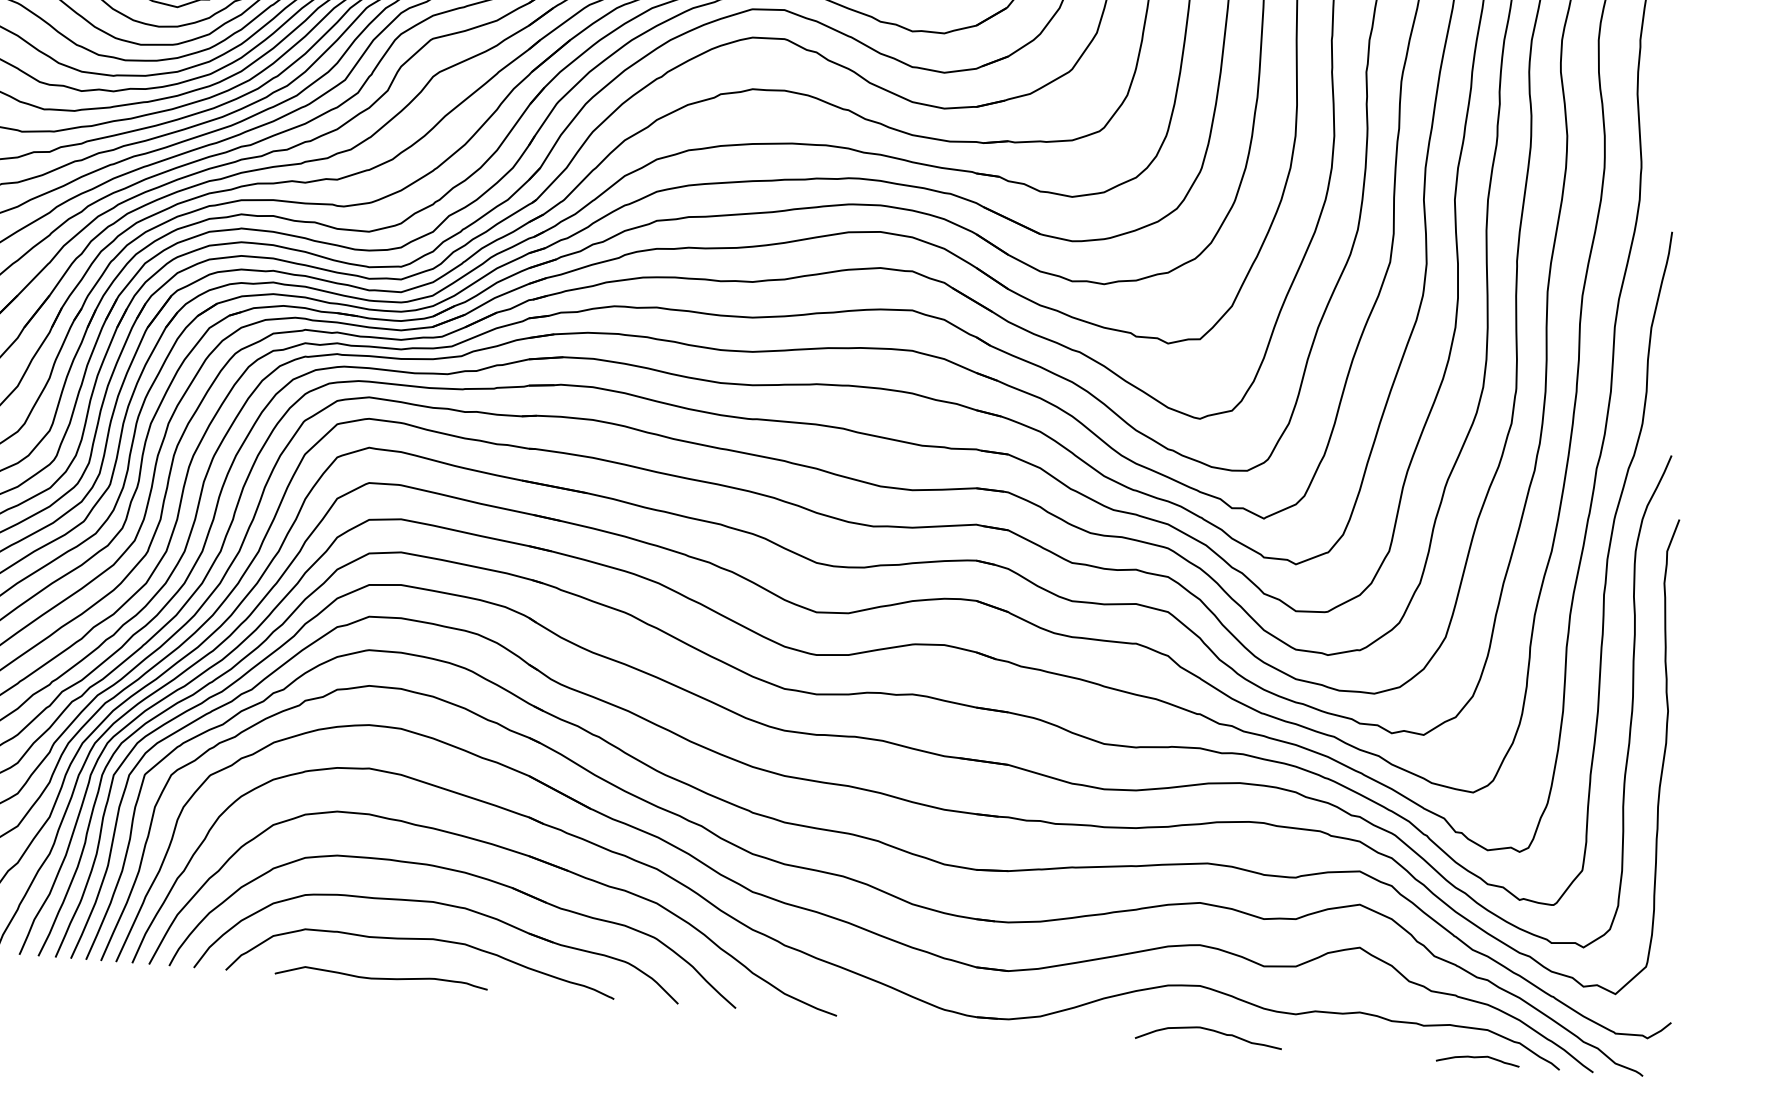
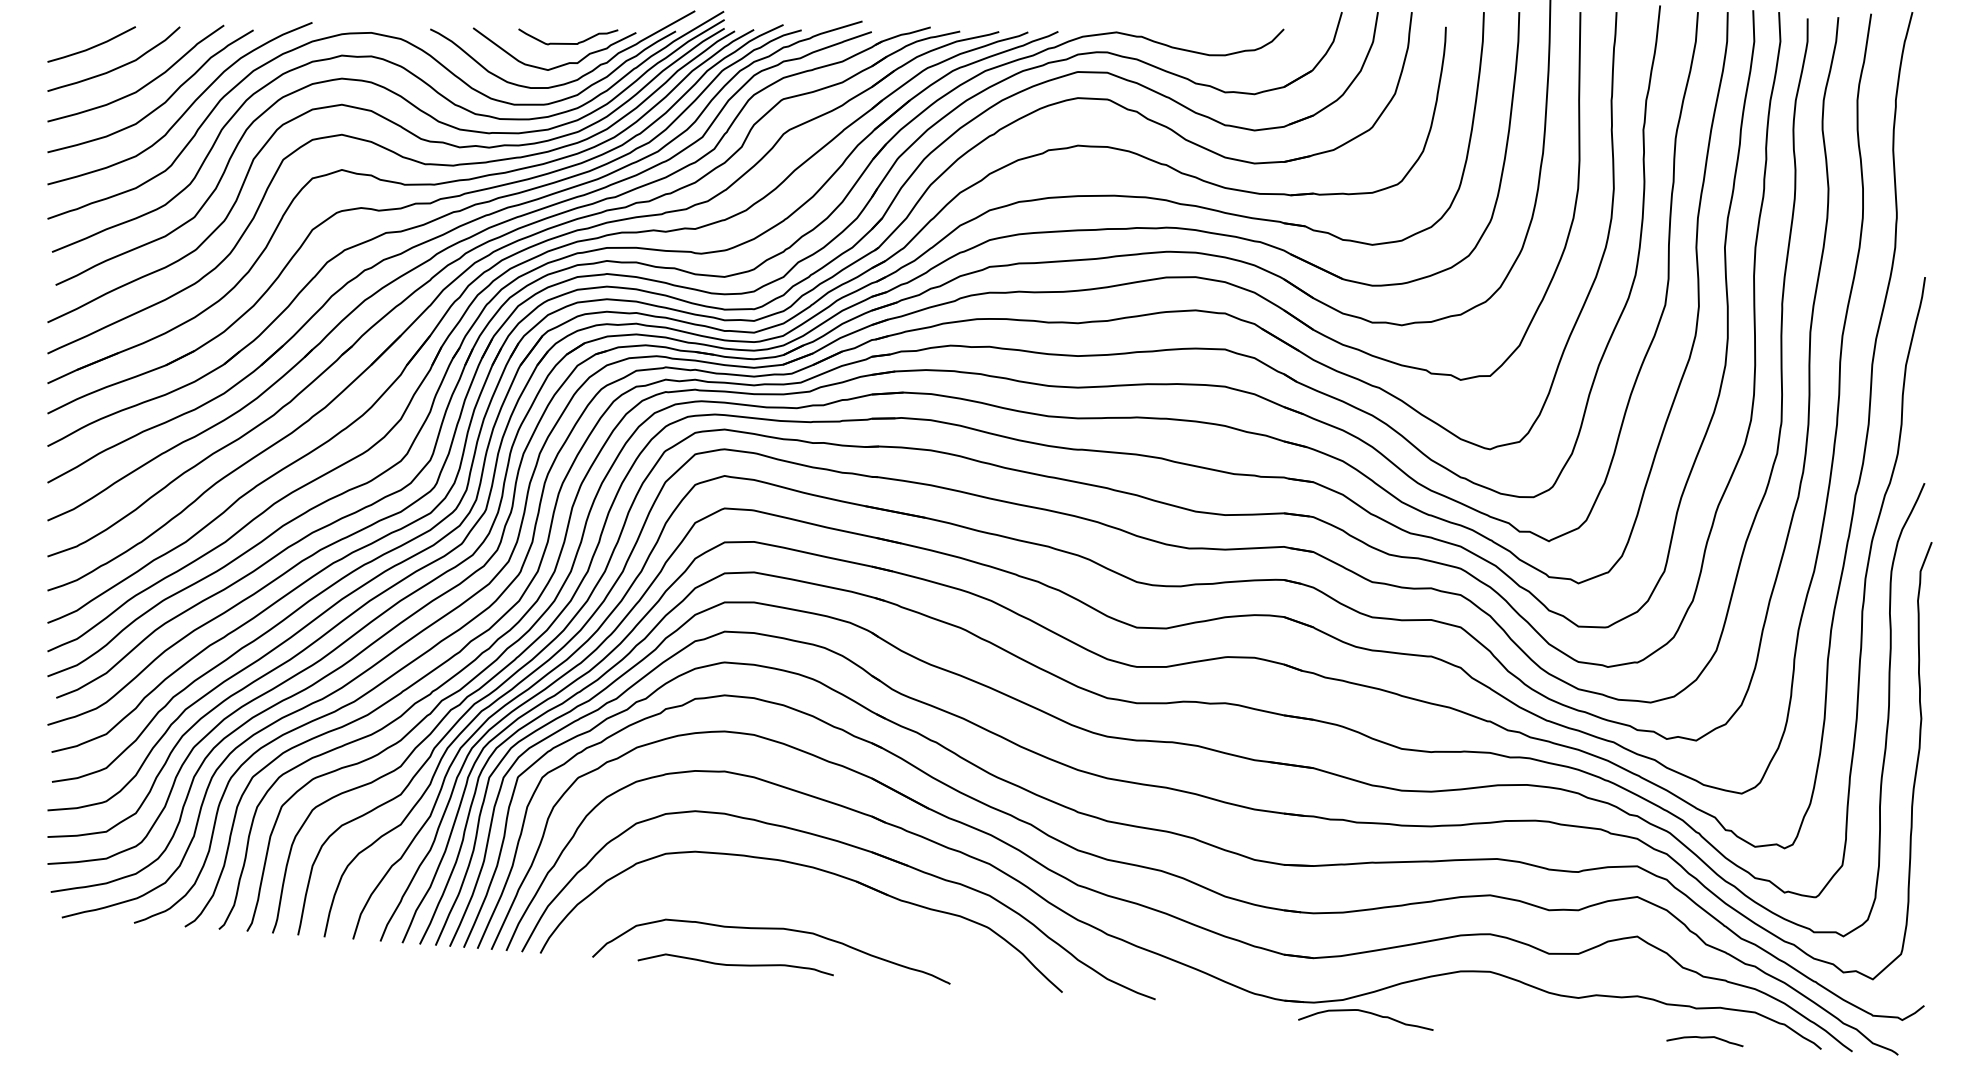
part: (442, 905) -> (792, 897), removed
curve: (1210, 1031) -> (1367, 1013), moved
curve: (1477, 1058) -> (1704, 1038), moved

